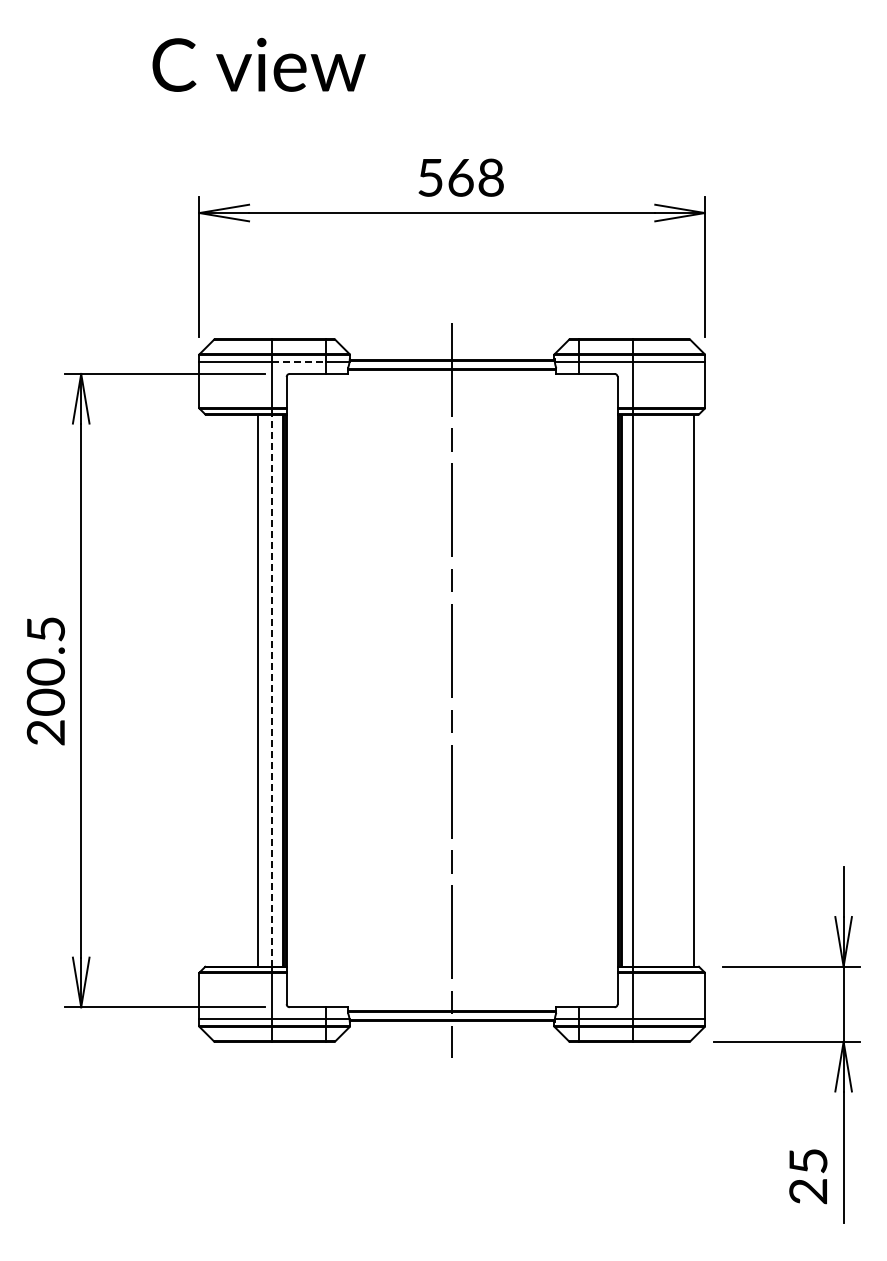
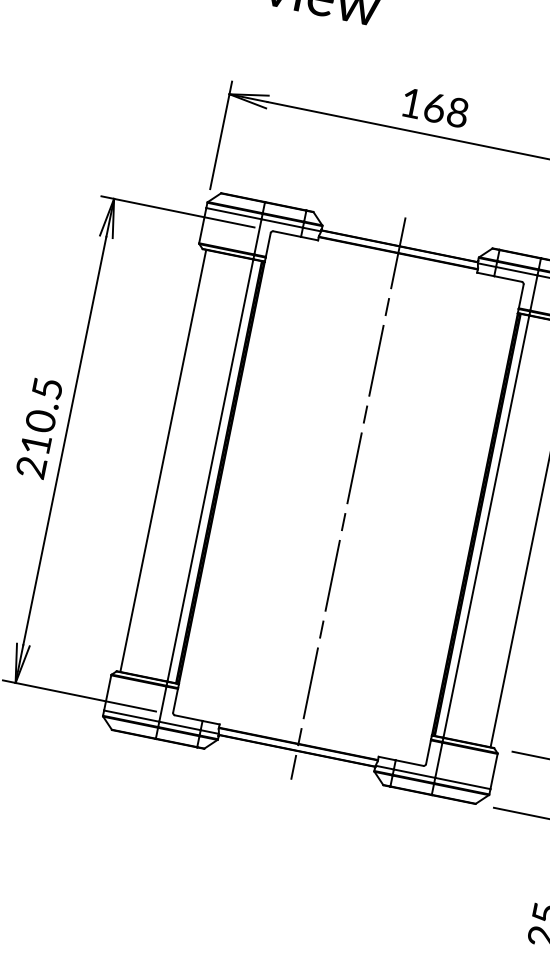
text: (430, 177) -> (411, 103), 568 -> 168
line: (299, 361) -> (282, 223), dashed -> solid
line: (257, 690) -> (162, 460), moved
line: (271, 690) -> (210, 470), dashed -> solid
text: (45, 701) -> (35, 443), 200.5 -> 210.5

